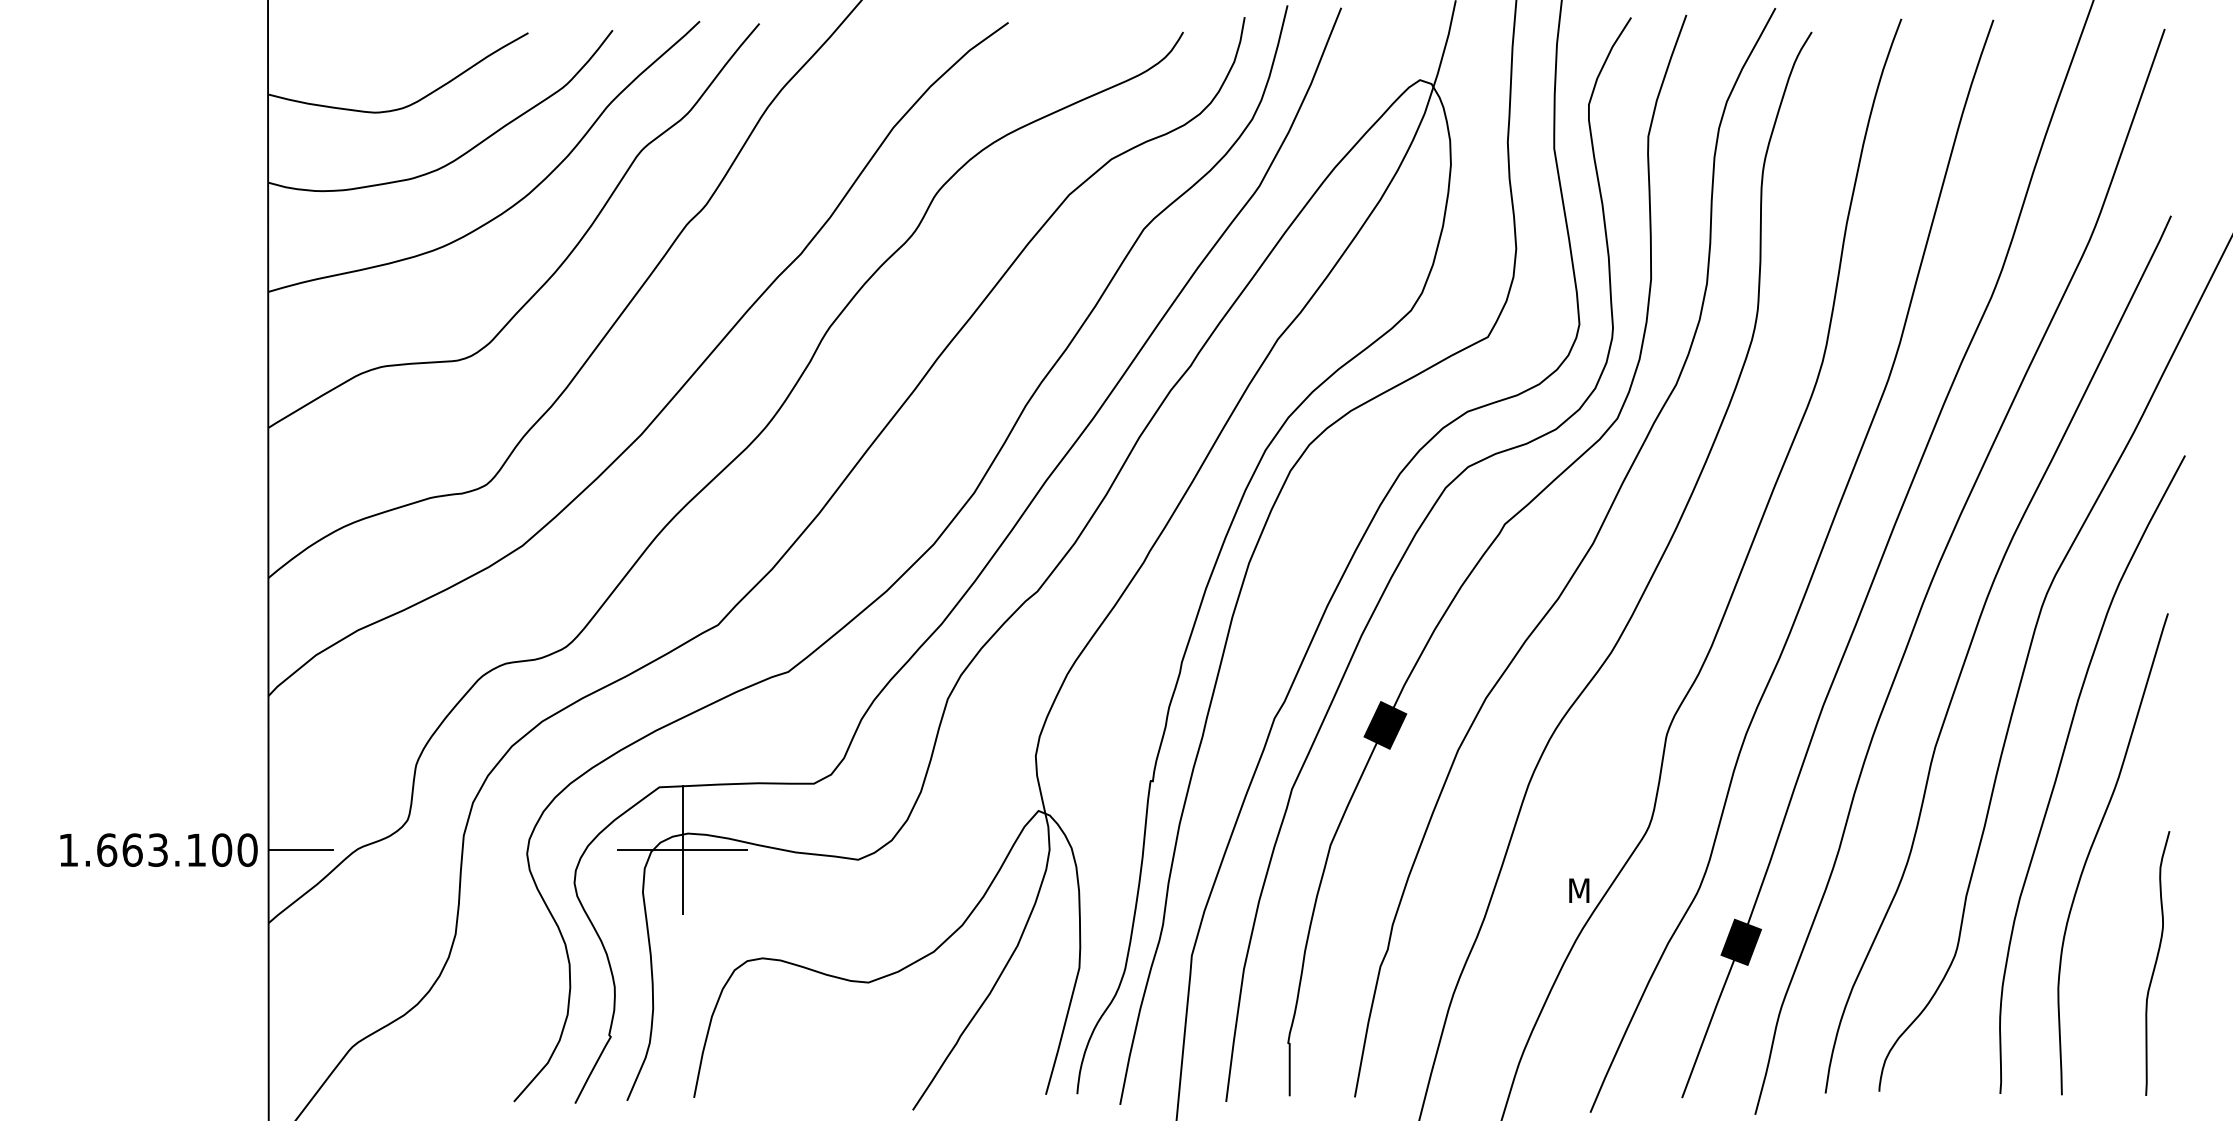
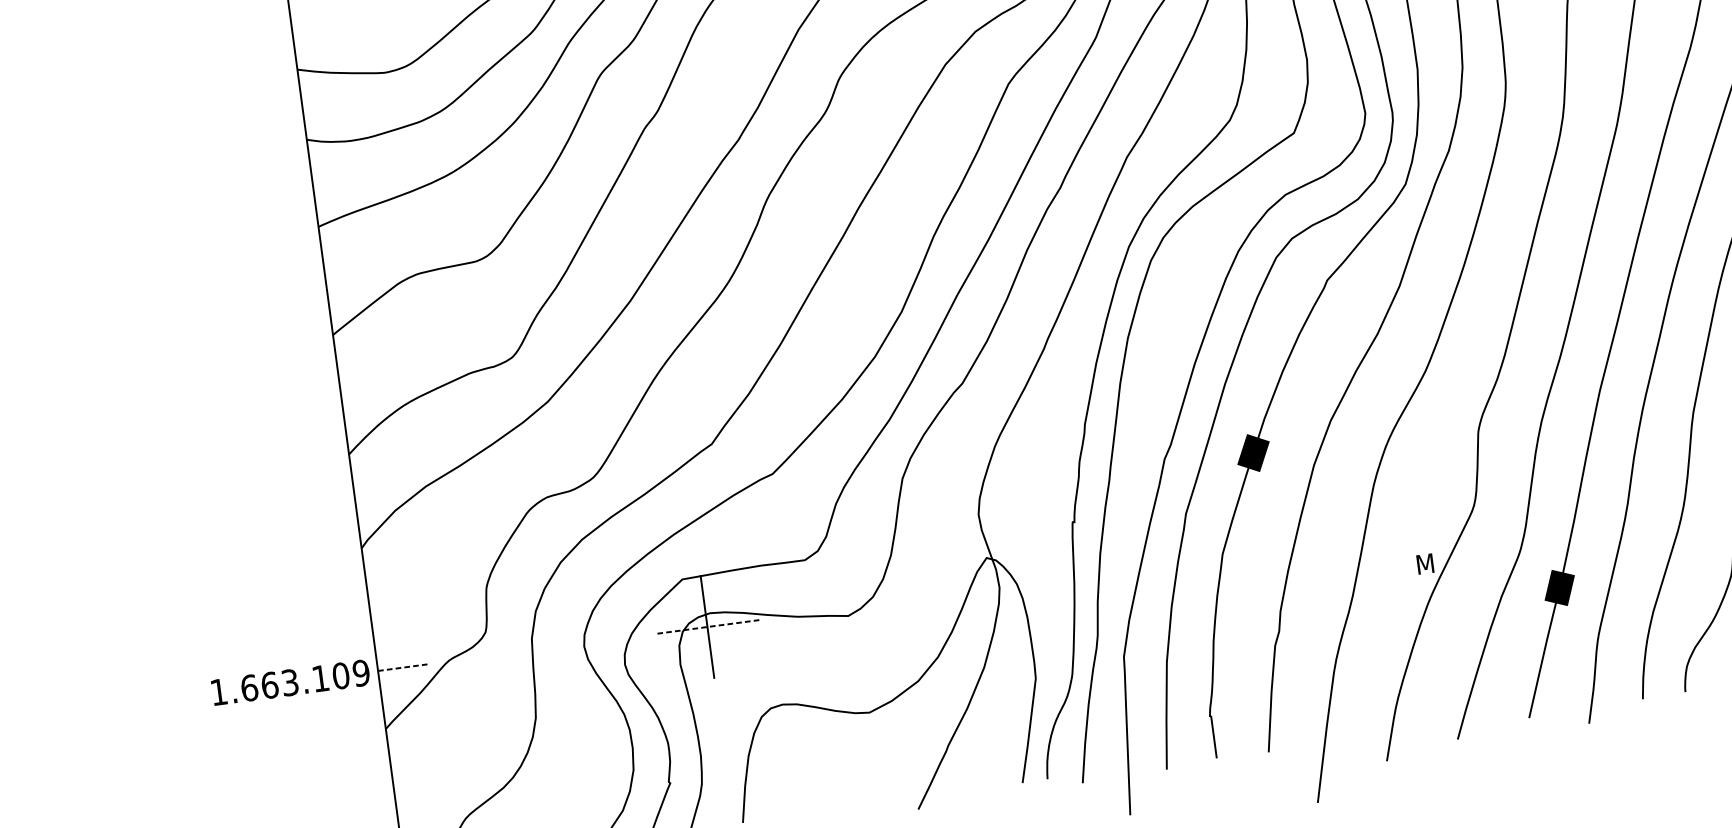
text: (247, 849) -> (361, 672), 1.663.100 -> 1.663.109
line: (301, 850) -> (404, 667), solid -> dashed
line: (682, 850) -> (707, 627), solid -> dashed

